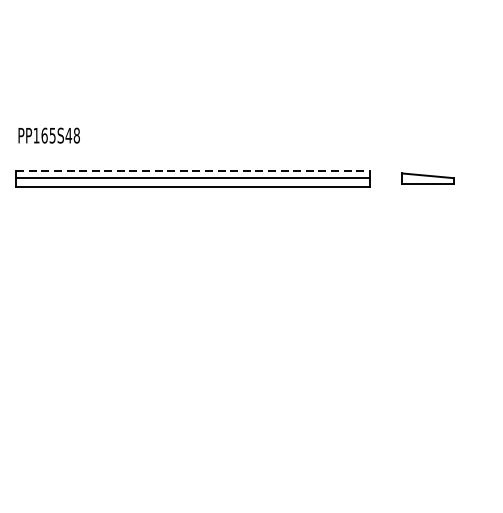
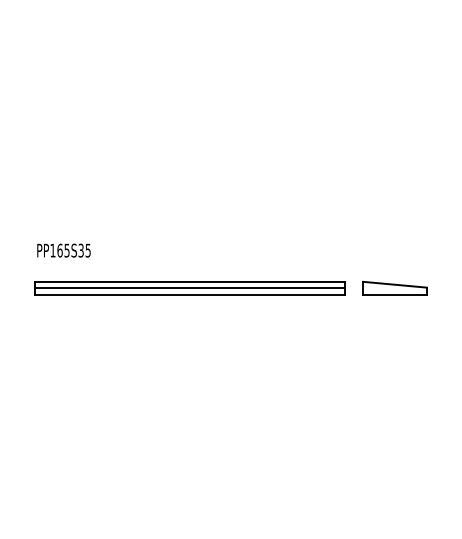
text: (72, 135) -> (84, 250), PP165S48 -> PP165S35
line: (192, 170) -> (189, 281), dashed -> solid
part: (427, 177) -> (394, 287), size x1.43

